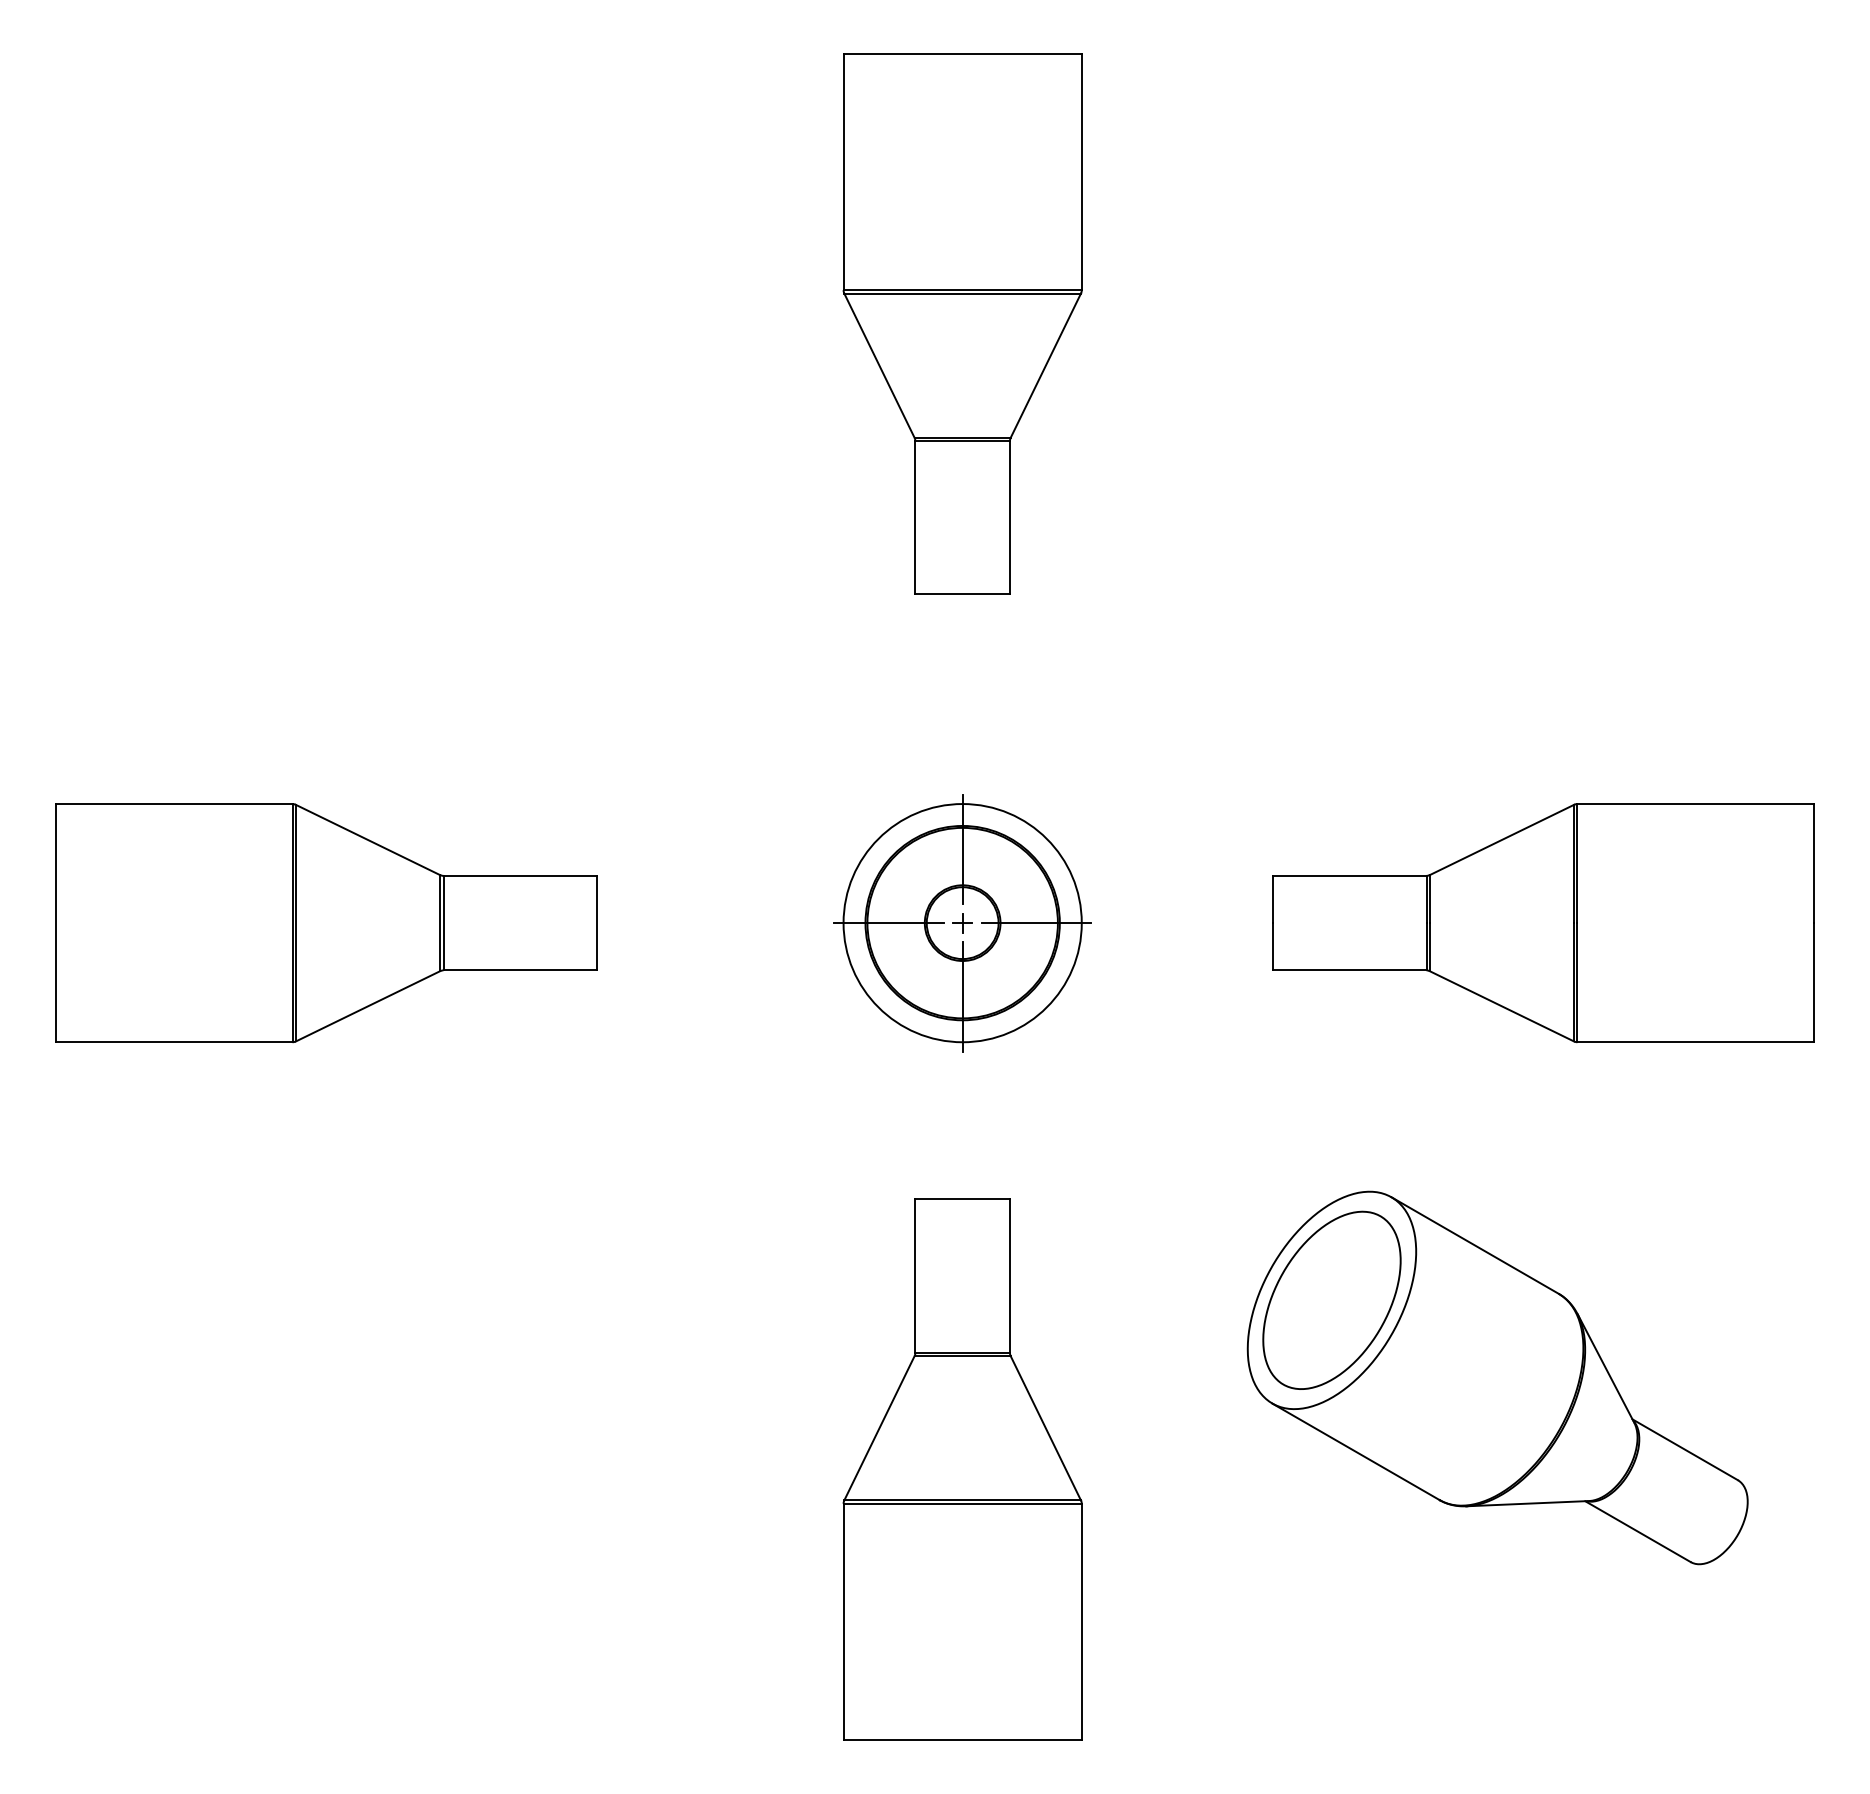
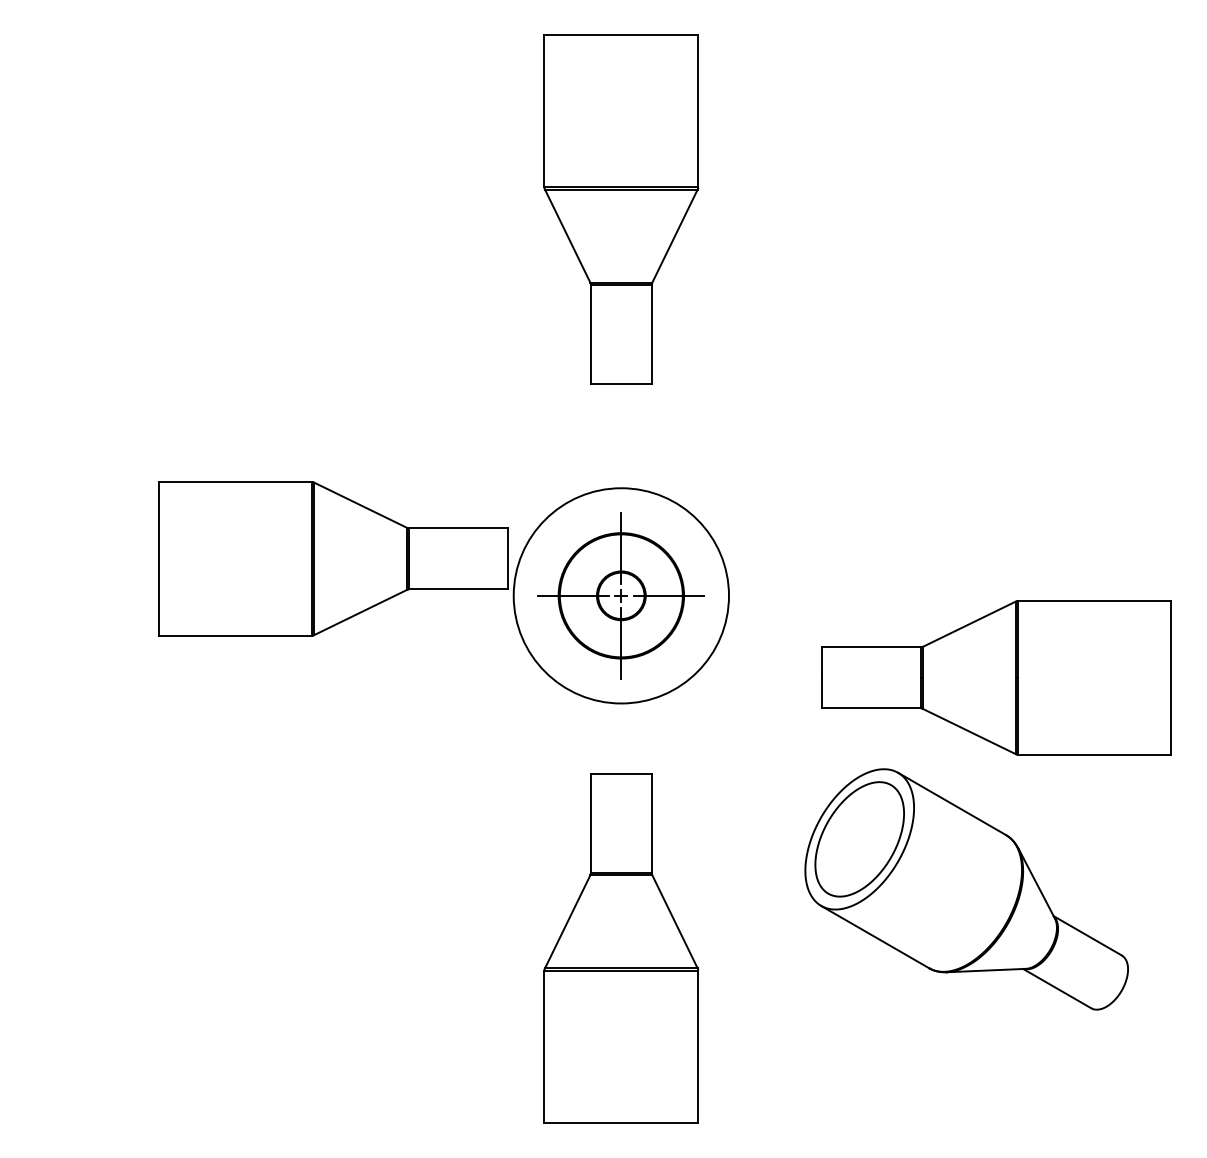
part: (326, 922) -> (333, 558), moved
circle: (962, 922) -> (621, 595), size x1.4
part: (1543, 922) -> (996, 677), moved

